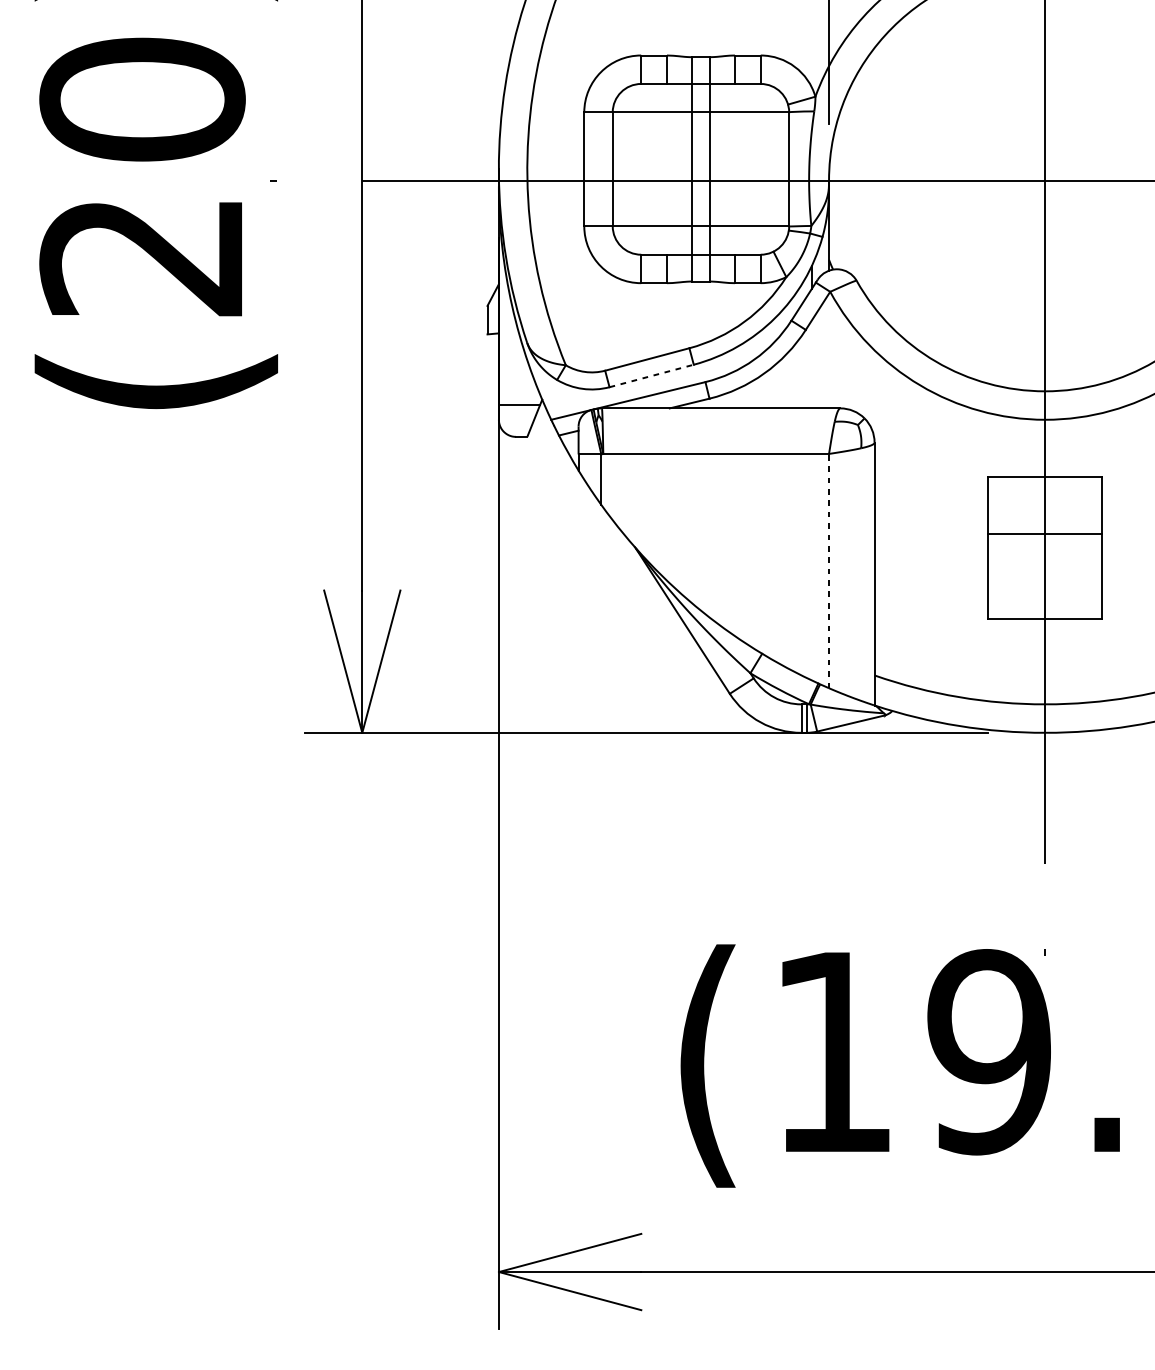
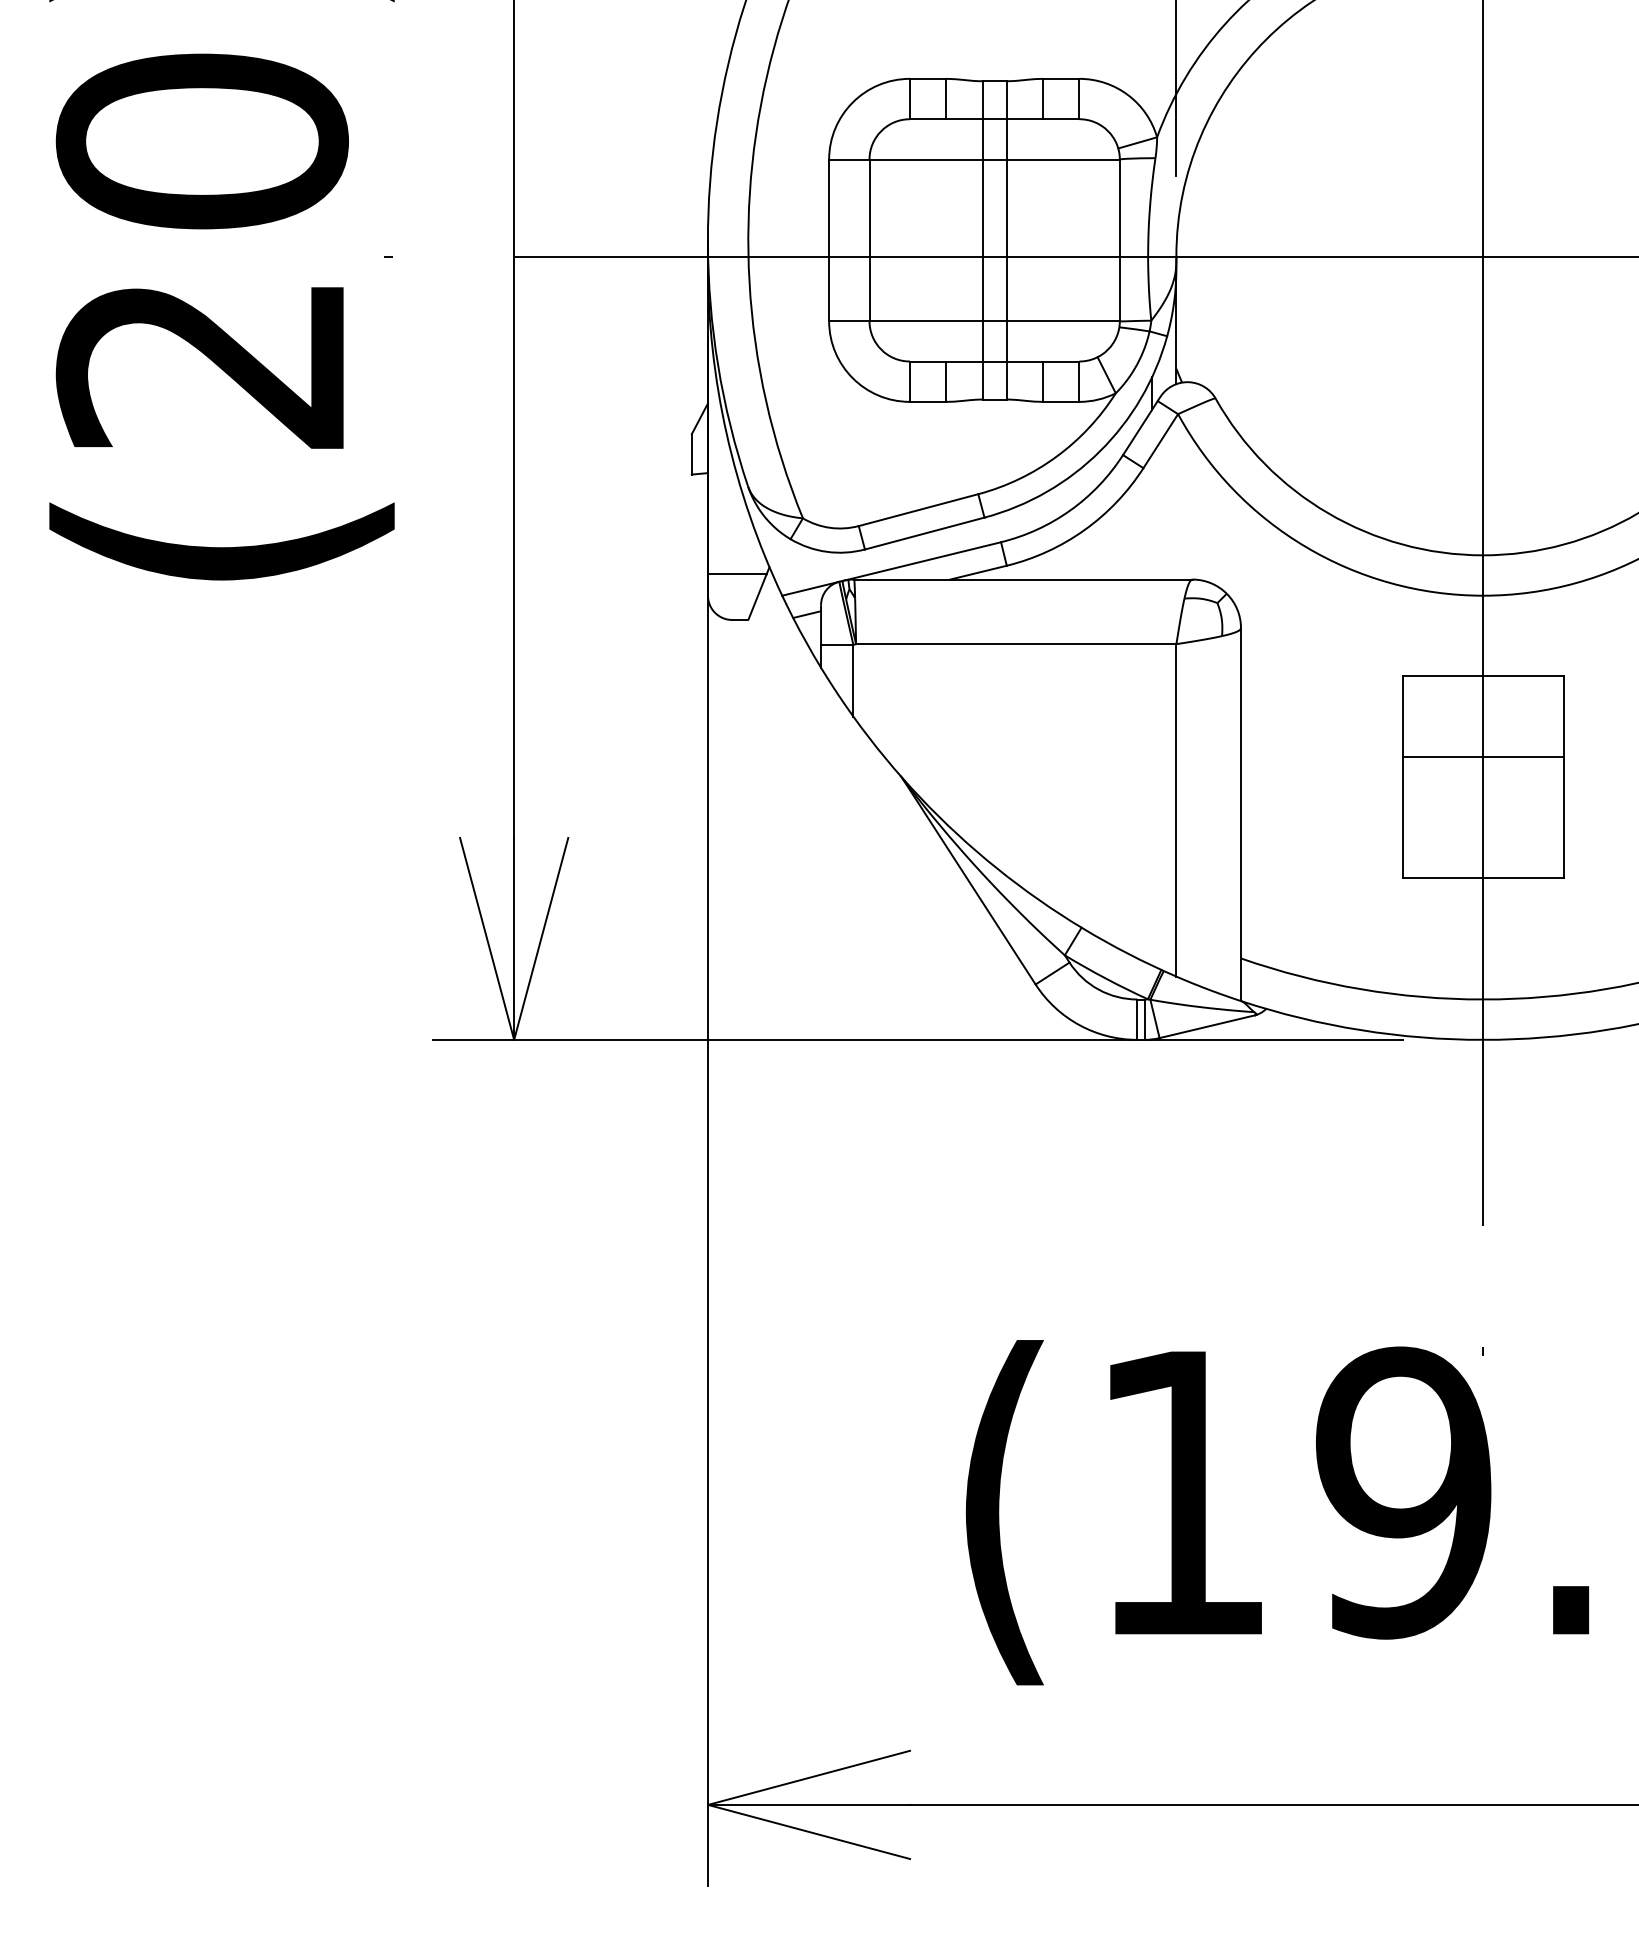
line: (651, 375) -> (924, 533), dashed -> solid
line: (829, 570) -> (1176, 809), dashed -> solid

